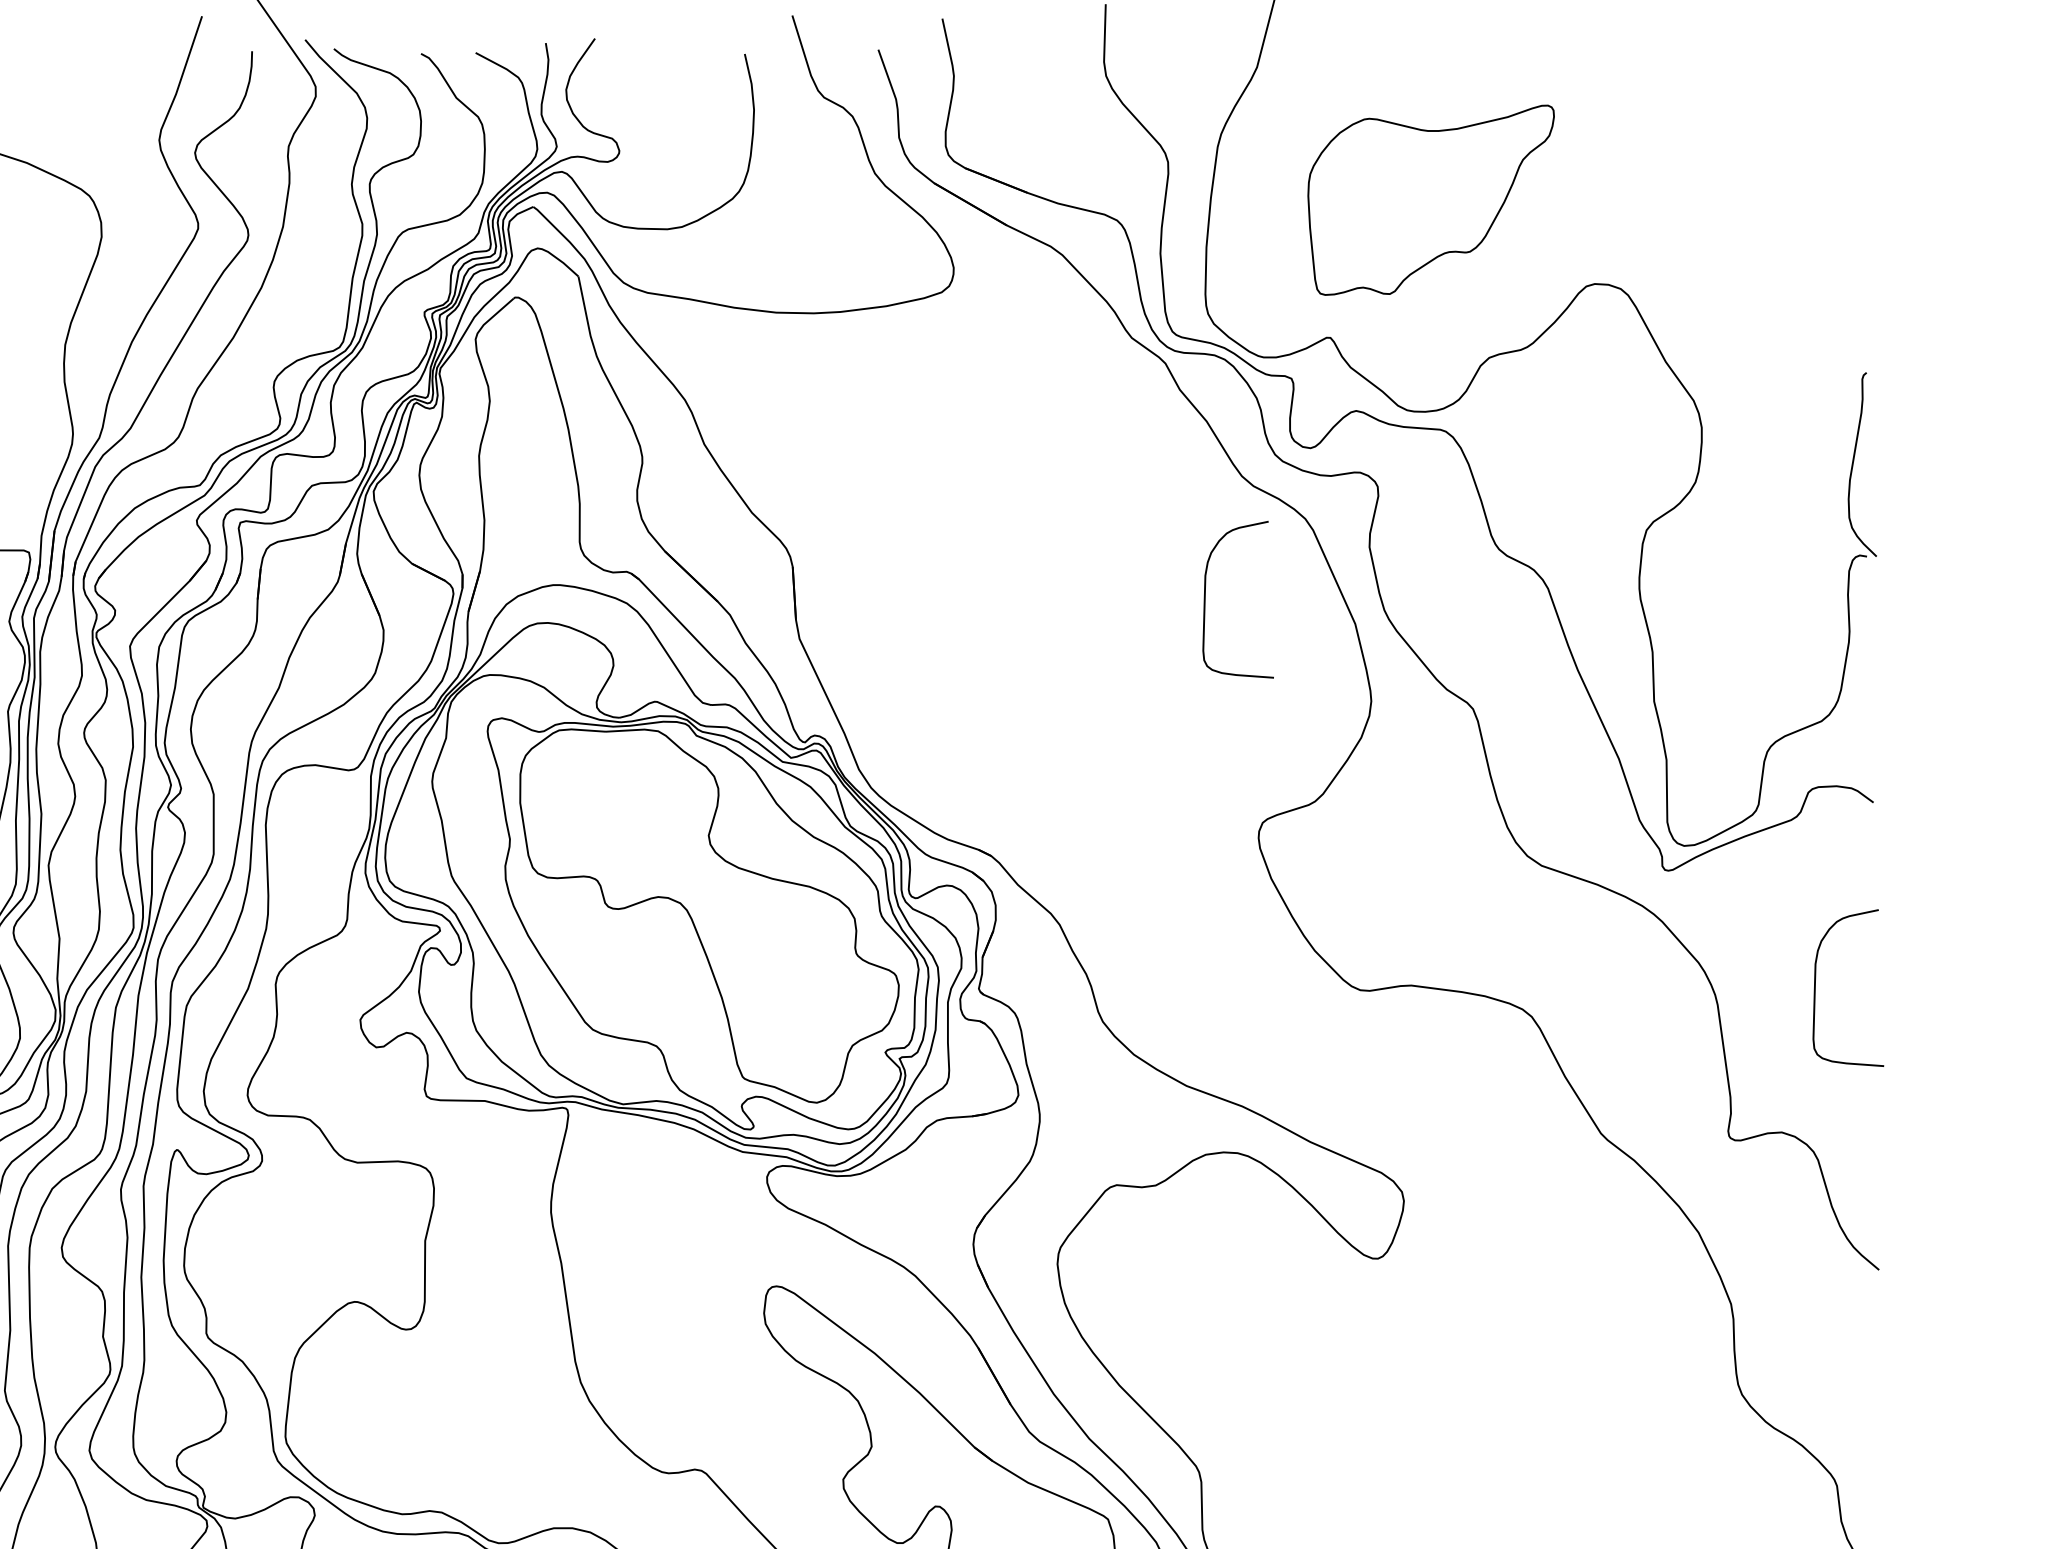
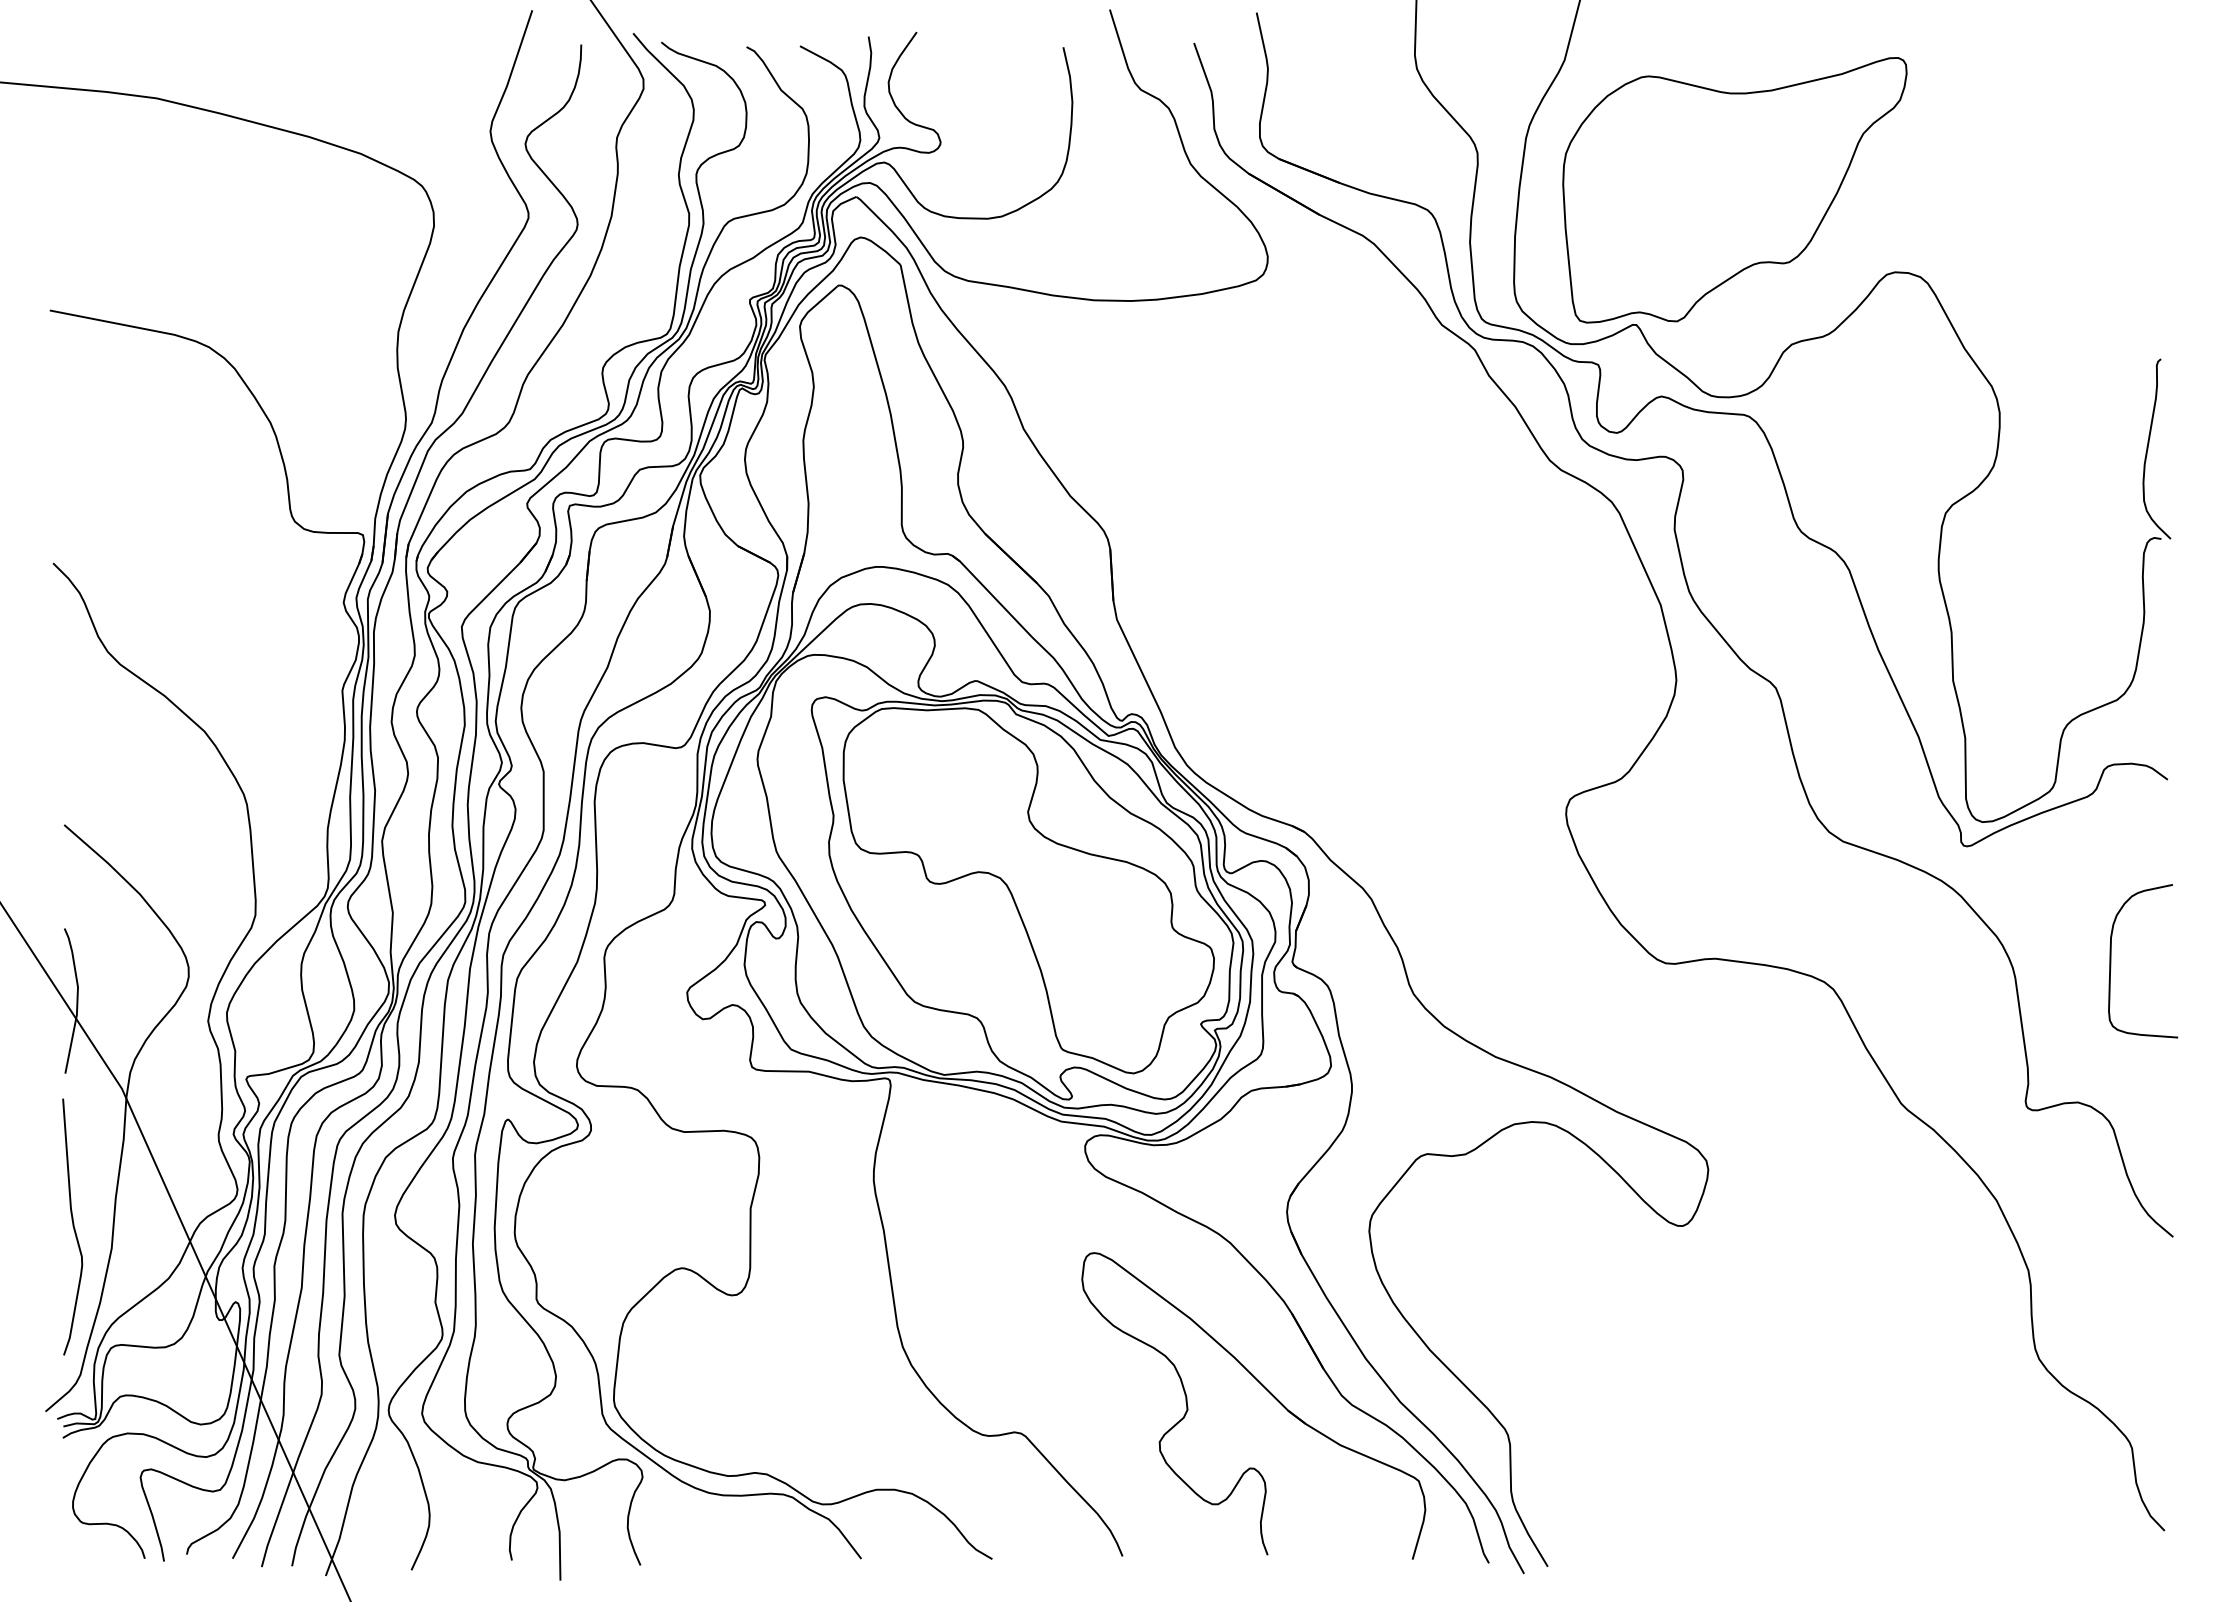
part: (1430, 200) -> (1734, 190), size x1.43
curve: (1205, 600) -> (1514, 581), removed

